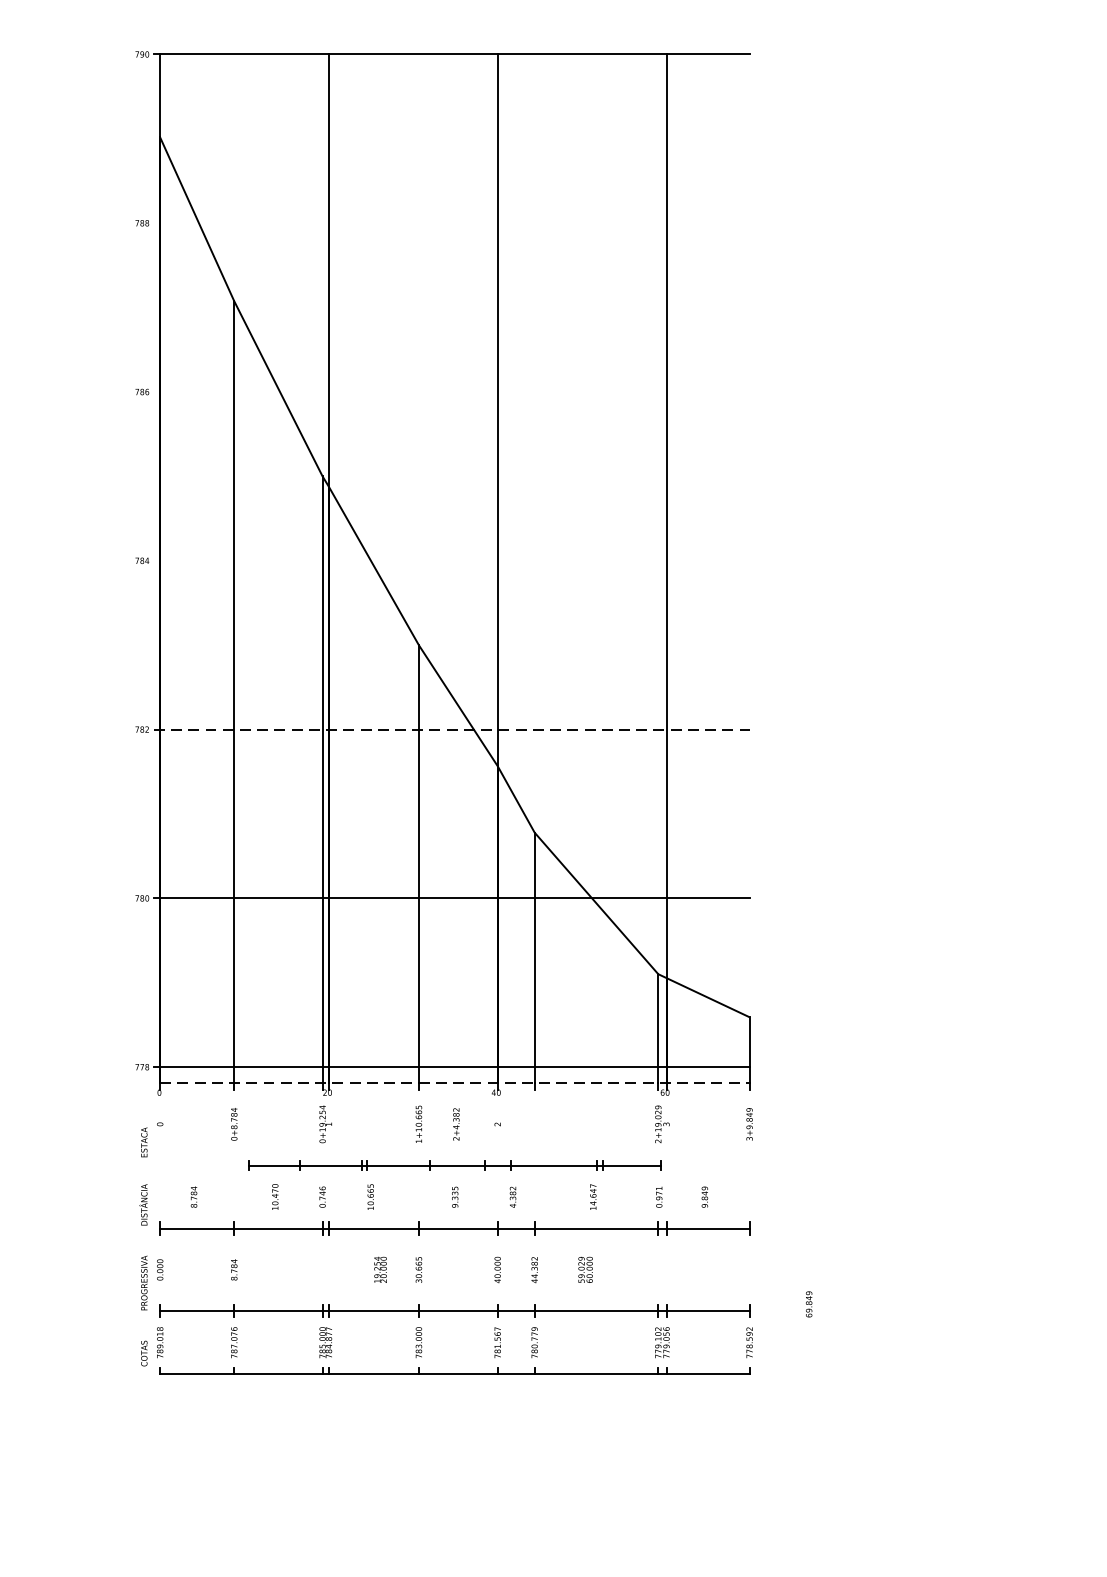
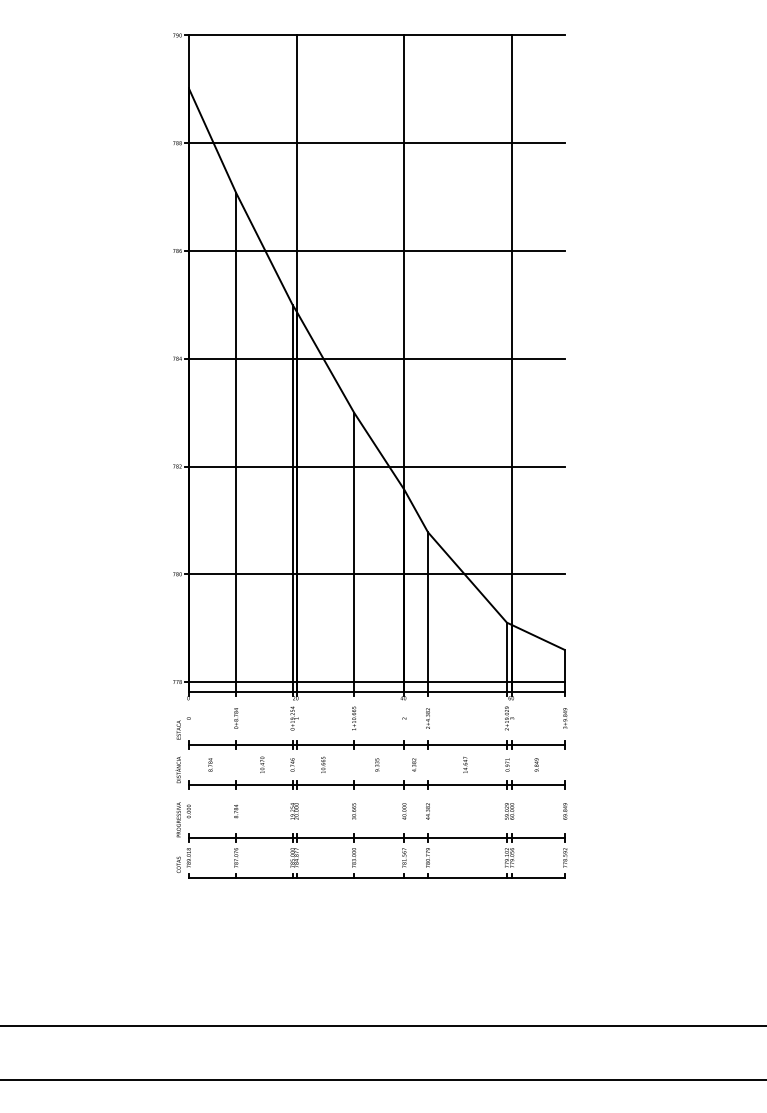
line: (450, 223) -> (374, 143), added
line: (450, 391) -> (374, 250), added
line: (450, 560) -> (374, 358), added
line: (452, 729) -> (375, 466), dashed -> solid
line: (455, 1083) -> (377, 692), dashed -> solid
text: (455, 1124) -> (427, 718), moved
part: (454, 1165) -> (376, 744), size x1.43
text: (380, 1269) -> (294, 811), moved
text: (585, 1269) -> (509, 811), moved
text: (809, 1304) -> (565, 811), moved

